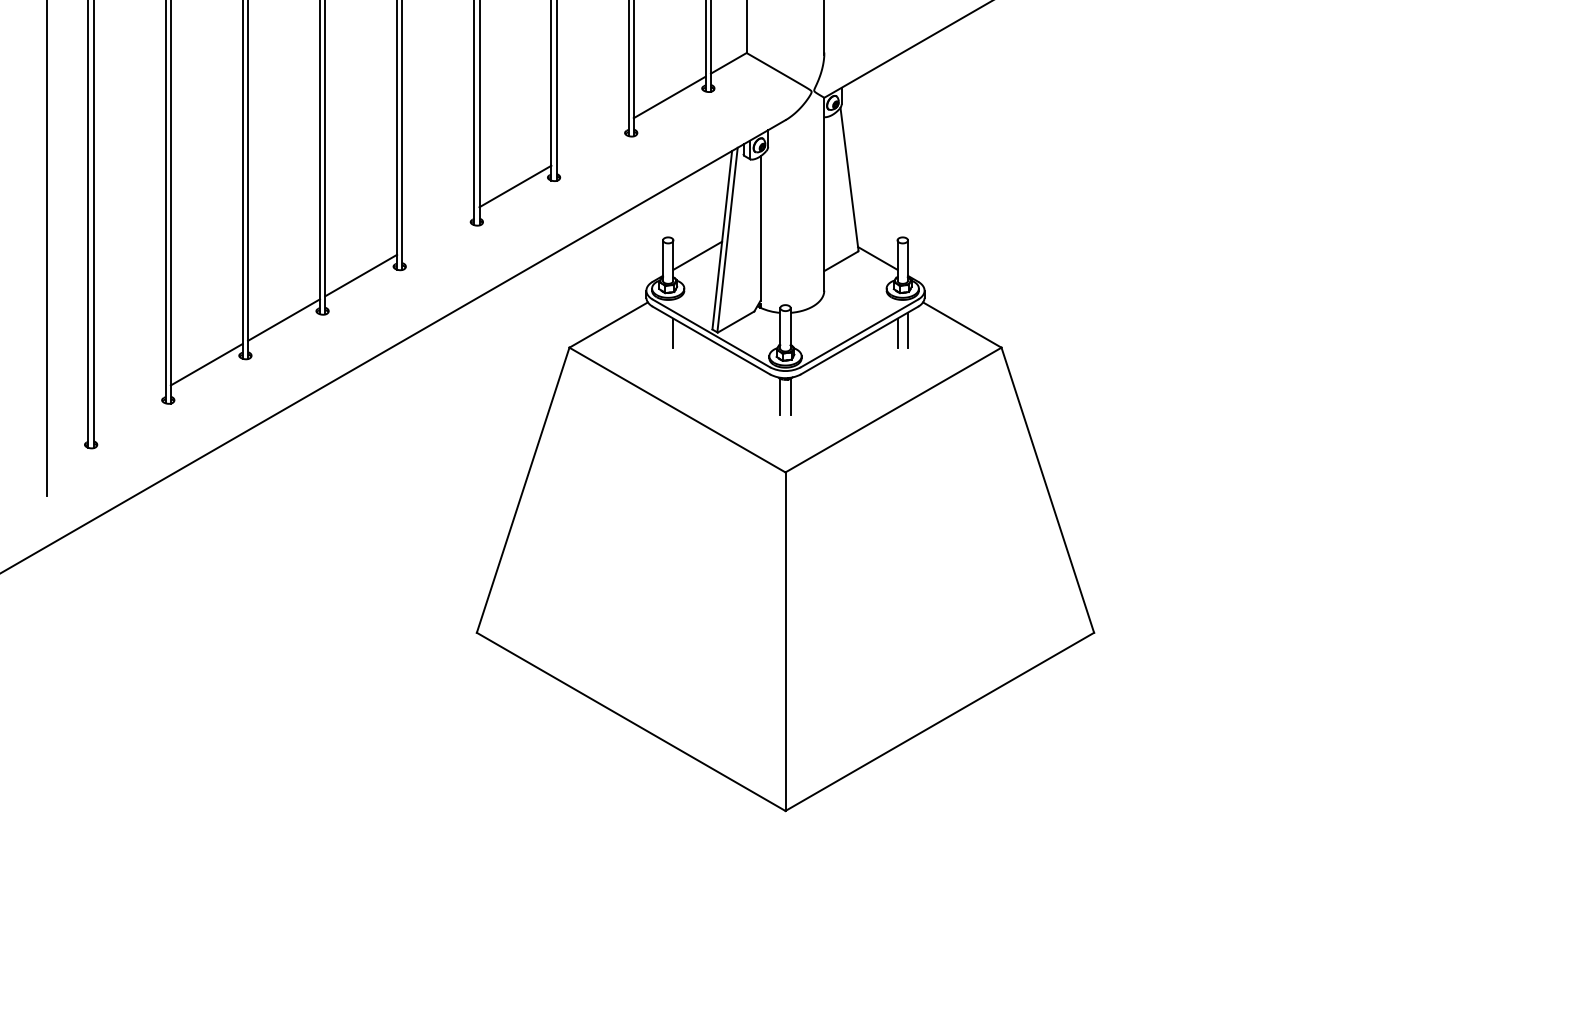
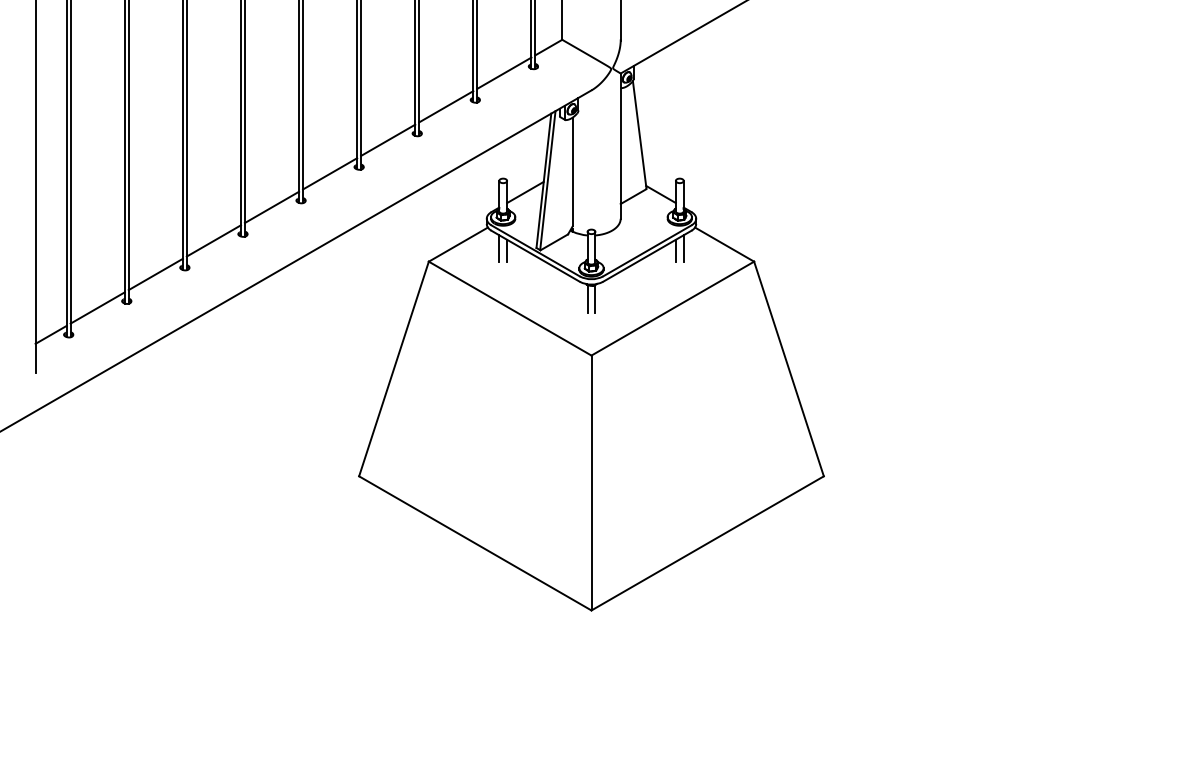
line: (592, 141) -> (446, 106), added
line: (438, 230) -> (330, 173), added
line: (662, 329) -> (498, 247), added
line: (129, 408) -> (97, 307), added
line: (67, 444) -> (50, 334), added

